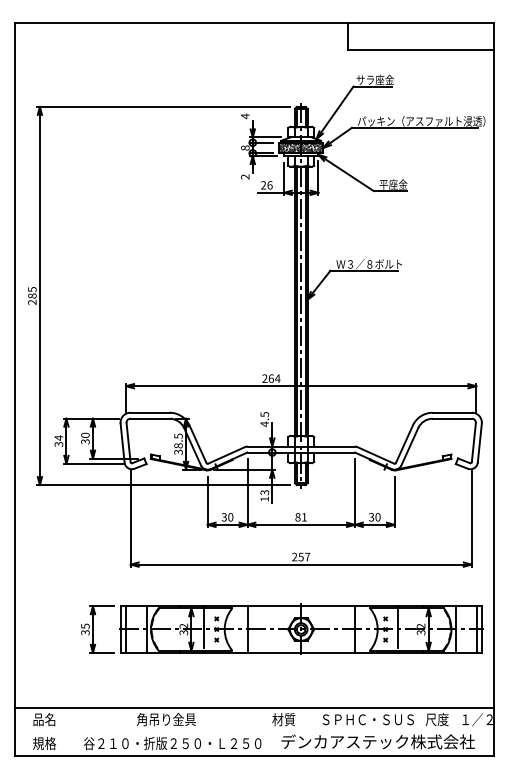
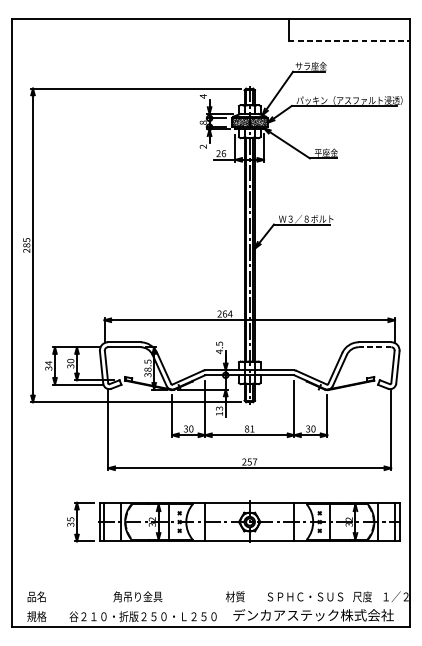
line: (420, 49) -> (348, 40), solid -> dashed
line: (452, 418) -> (375, 347), solid -> dashed
line: (254, 707) -> (211, 586), removed

